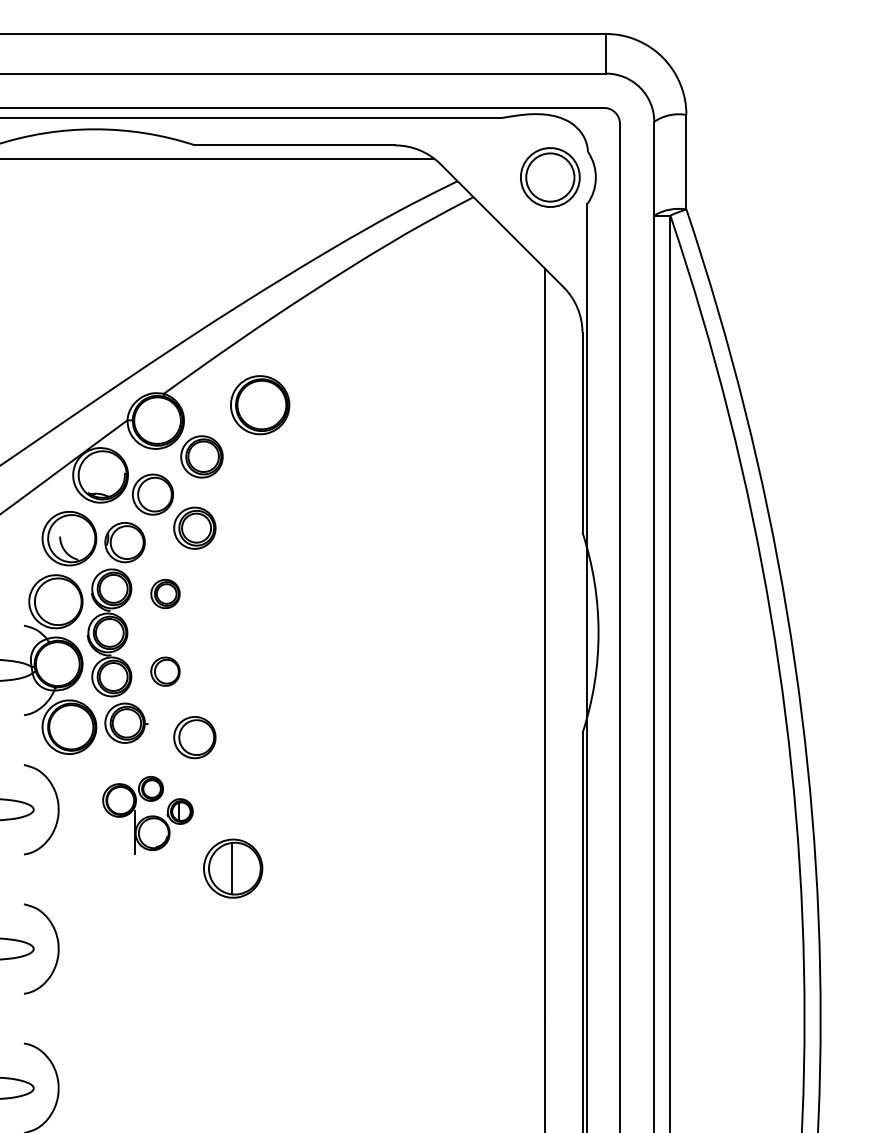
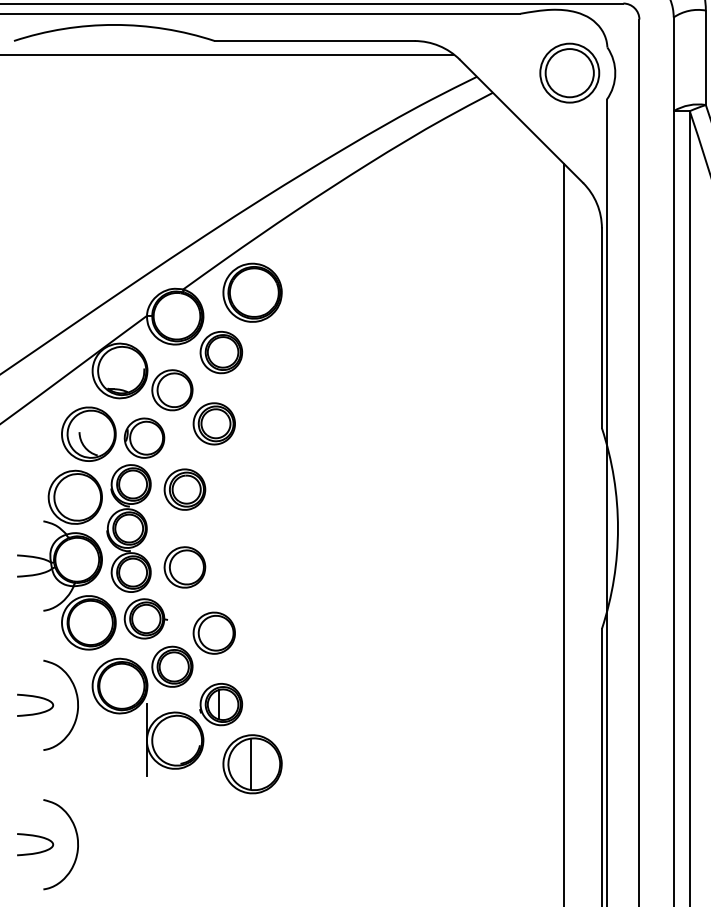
part: (260, 405) -> (252, 293), moved
part: (165, 593) -> (184, 489), size x1.43
part: (165, 671) -> (184, 567), size x1.43
part: (147, 815) -> (166, 711), size x1.67

